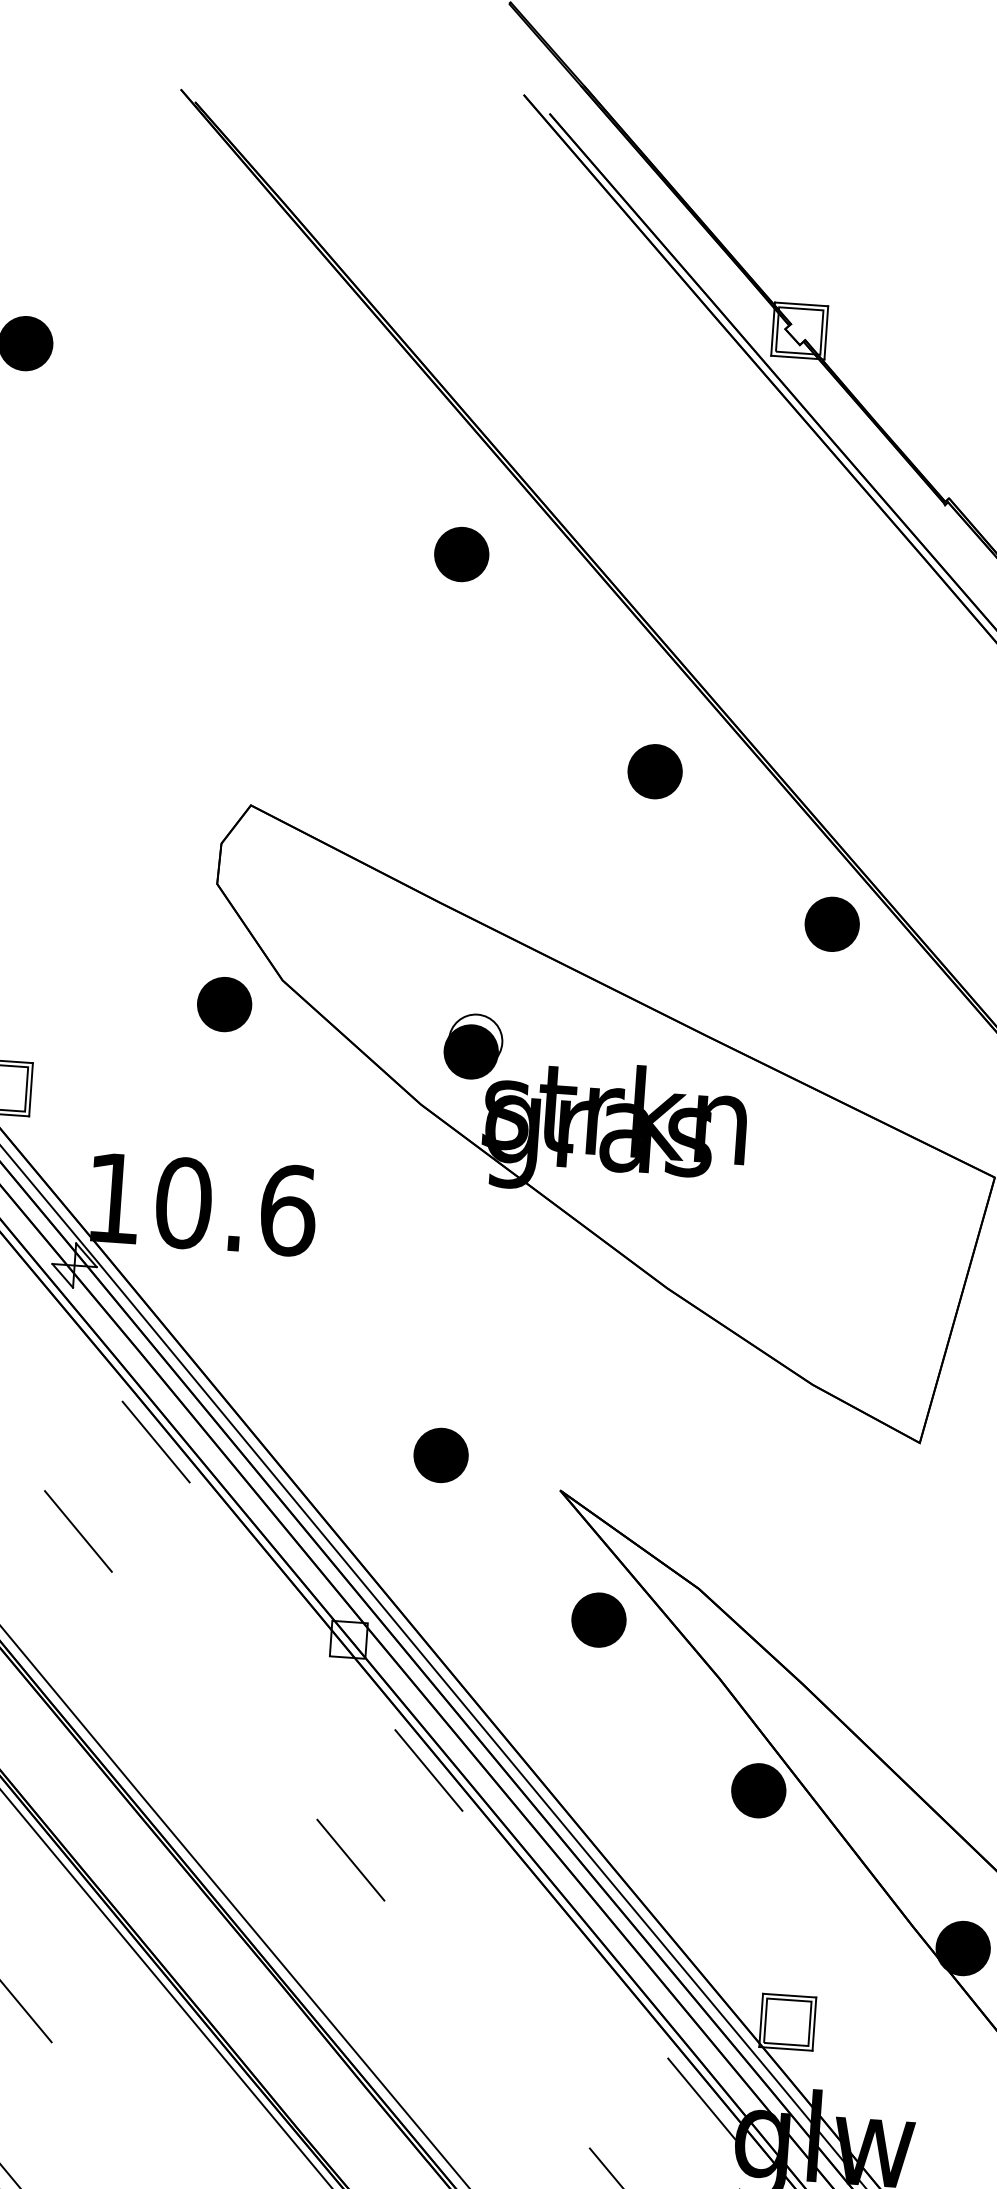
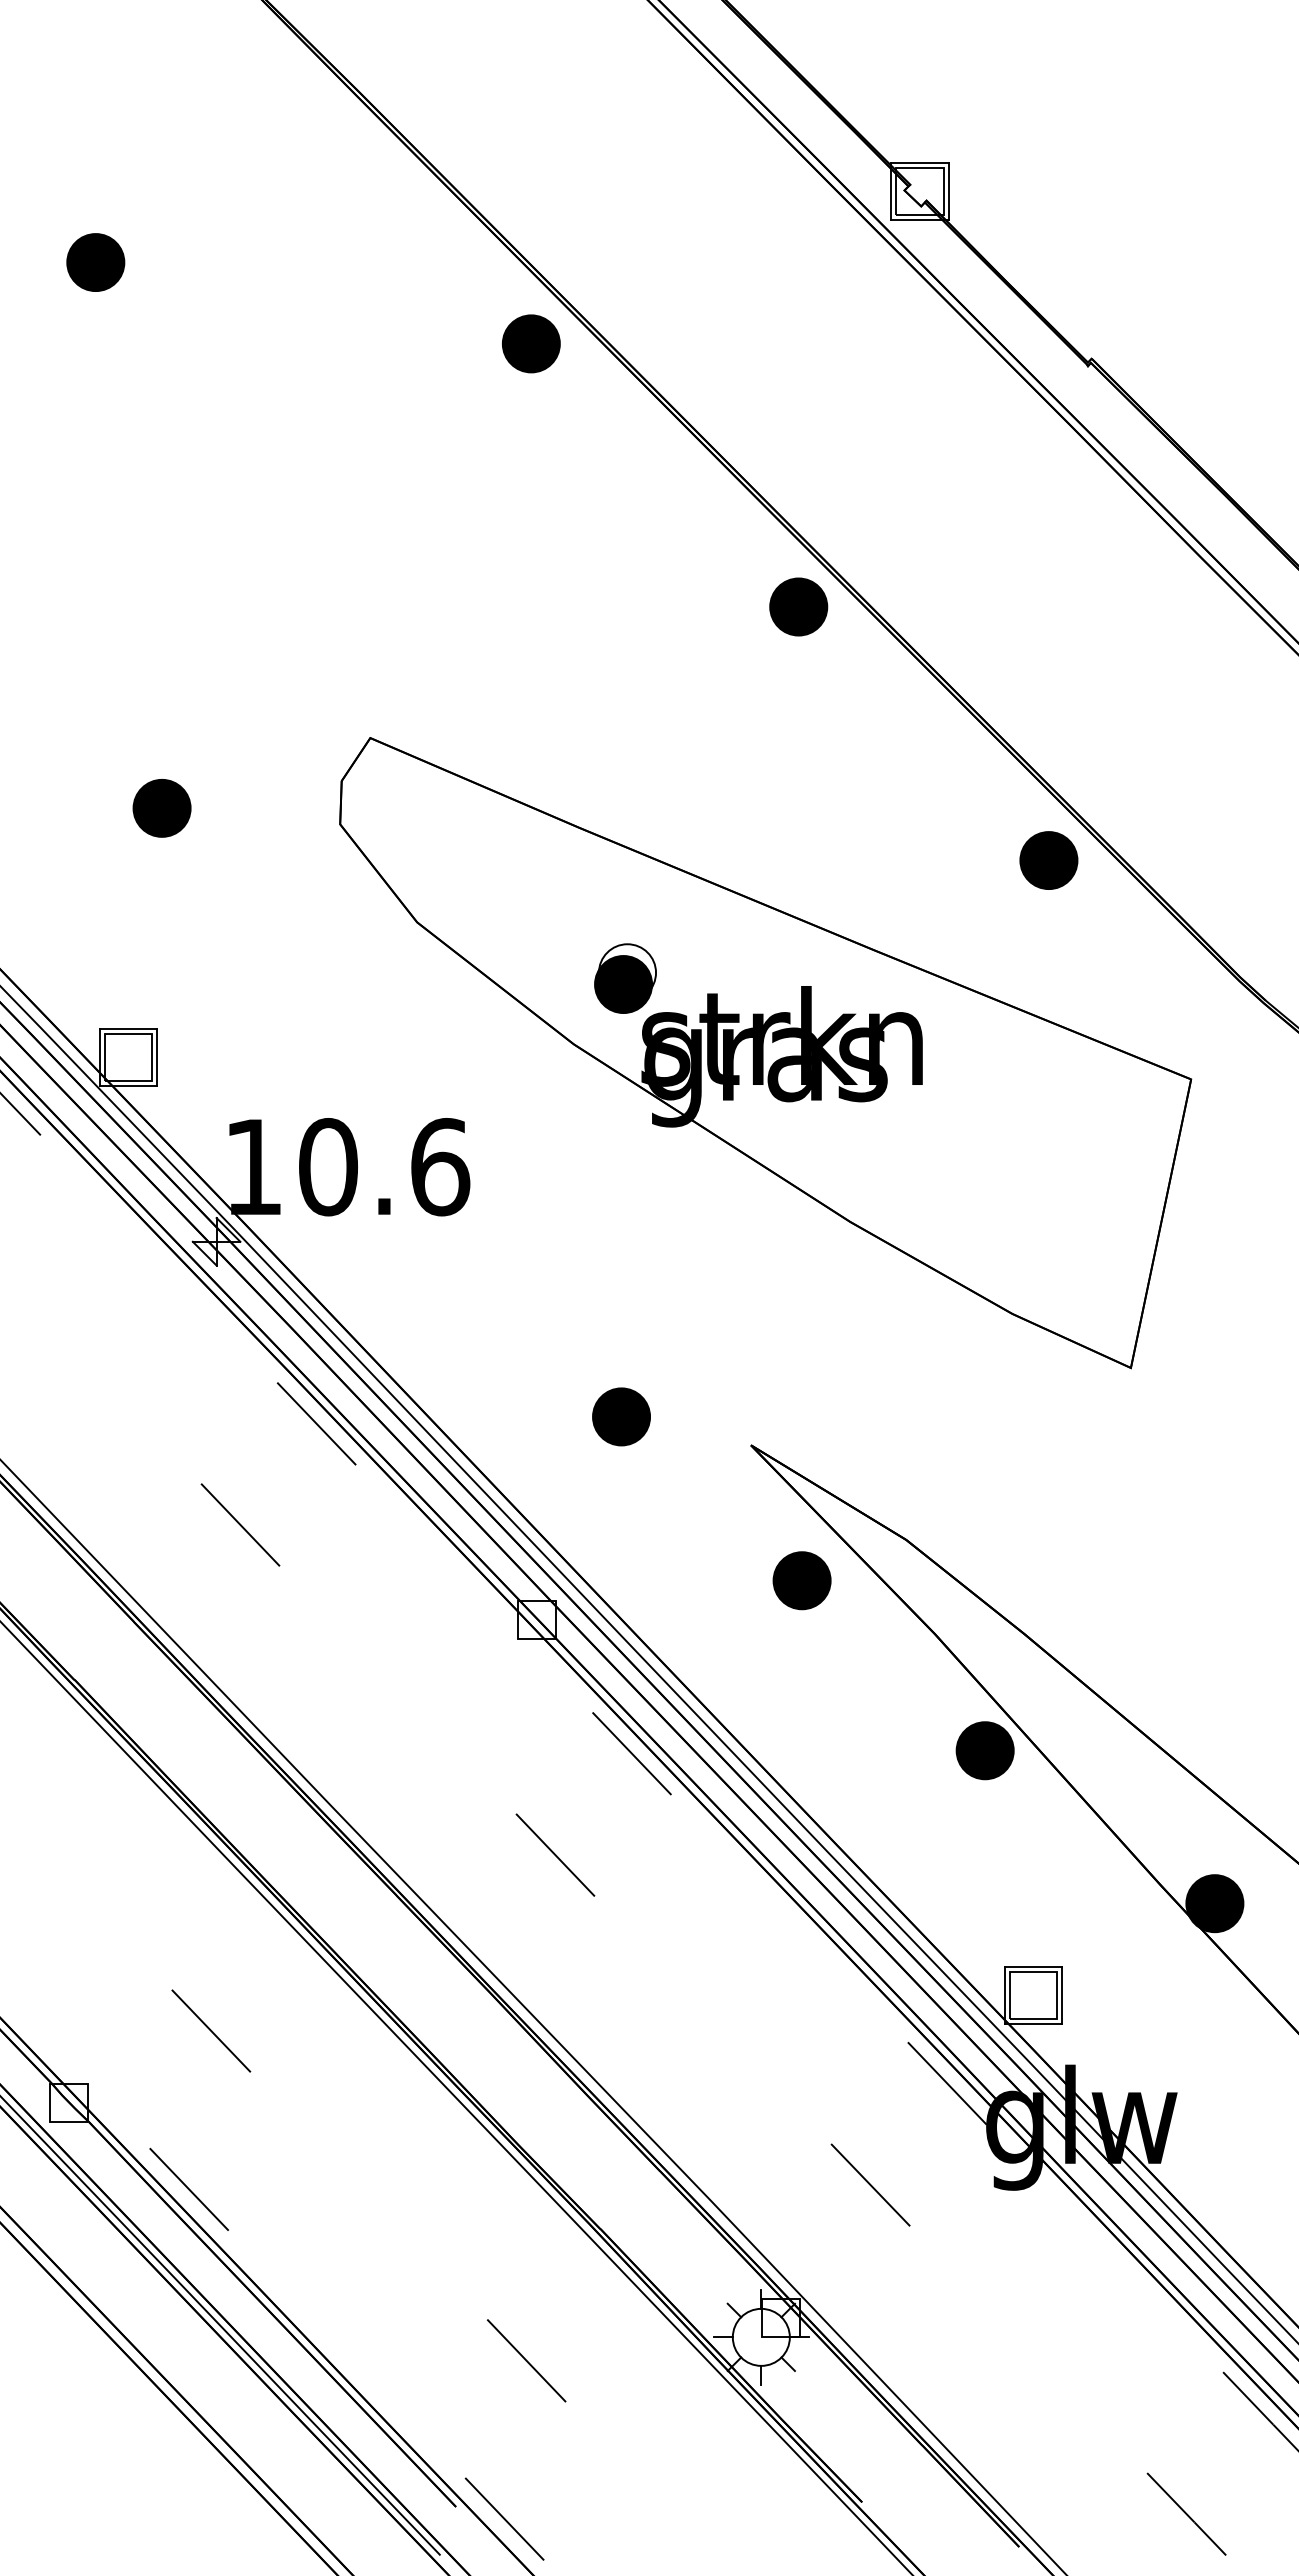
part: (461, 554) -> (531, 343), moved
part: (654, 771) -> (798, 606), moved
part: (831, 924) -> (1048, 860), moved
part: (224, 1004) -> (161, 808), moved

